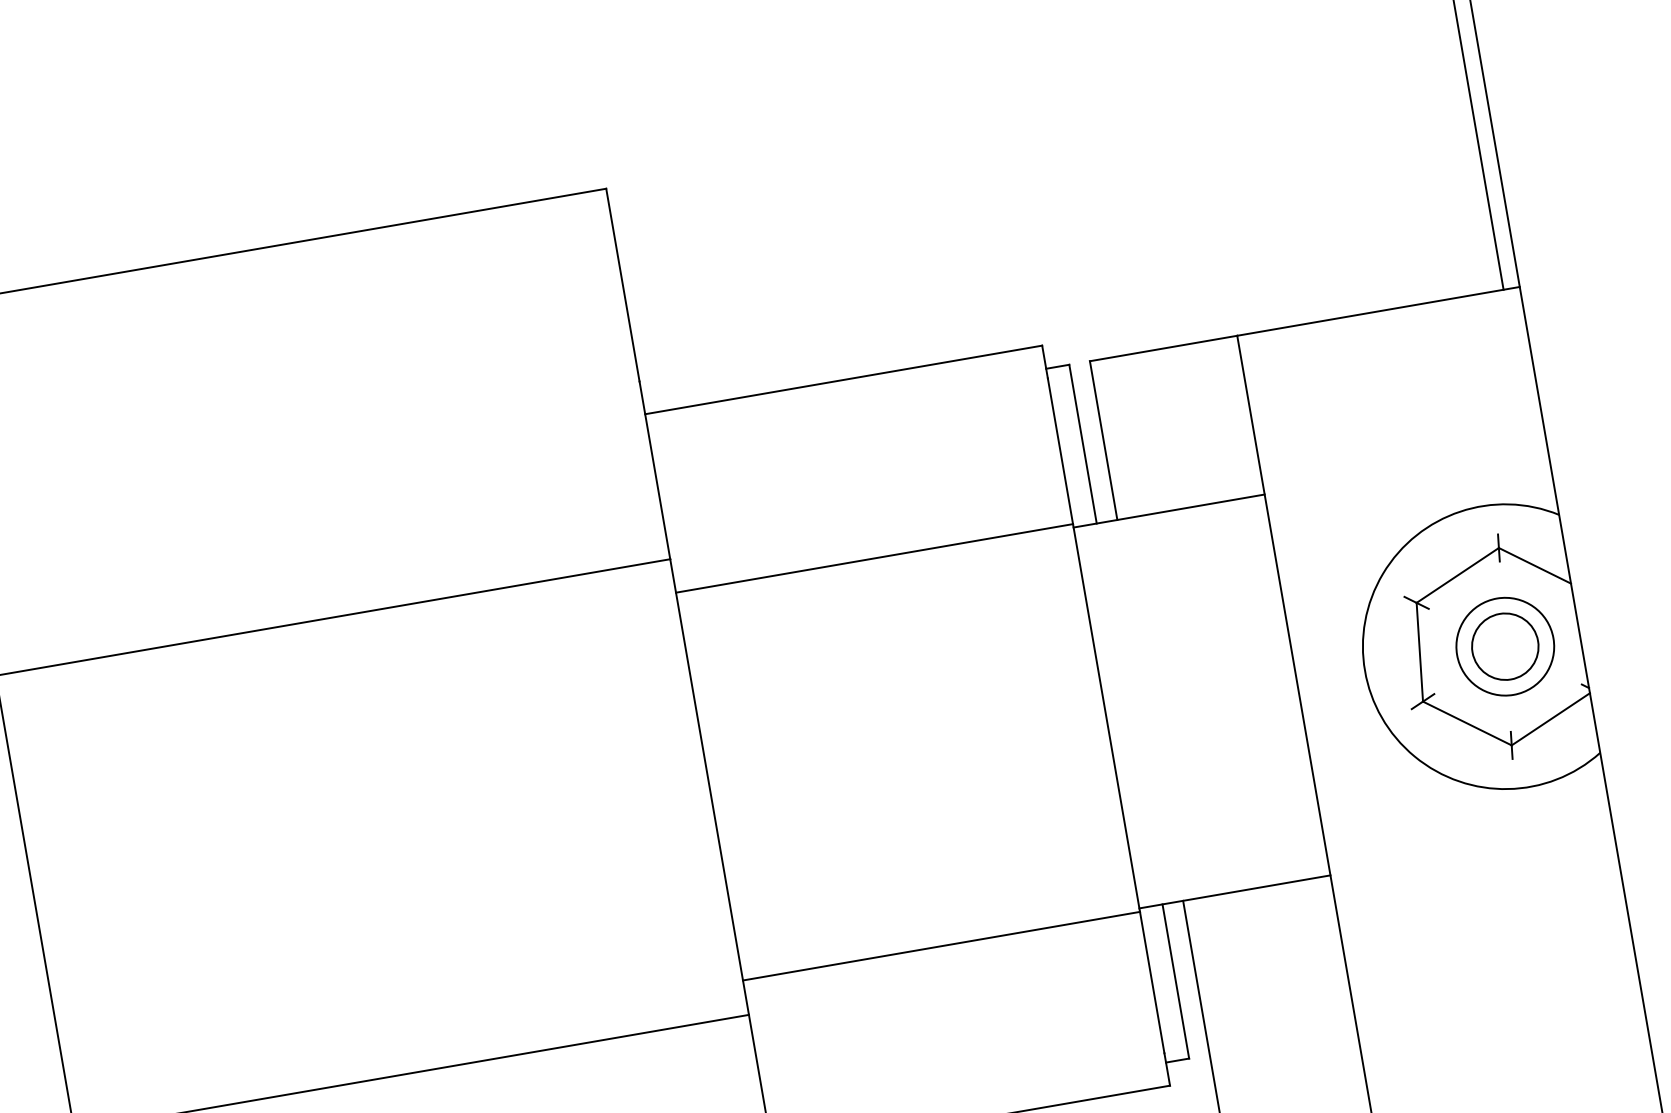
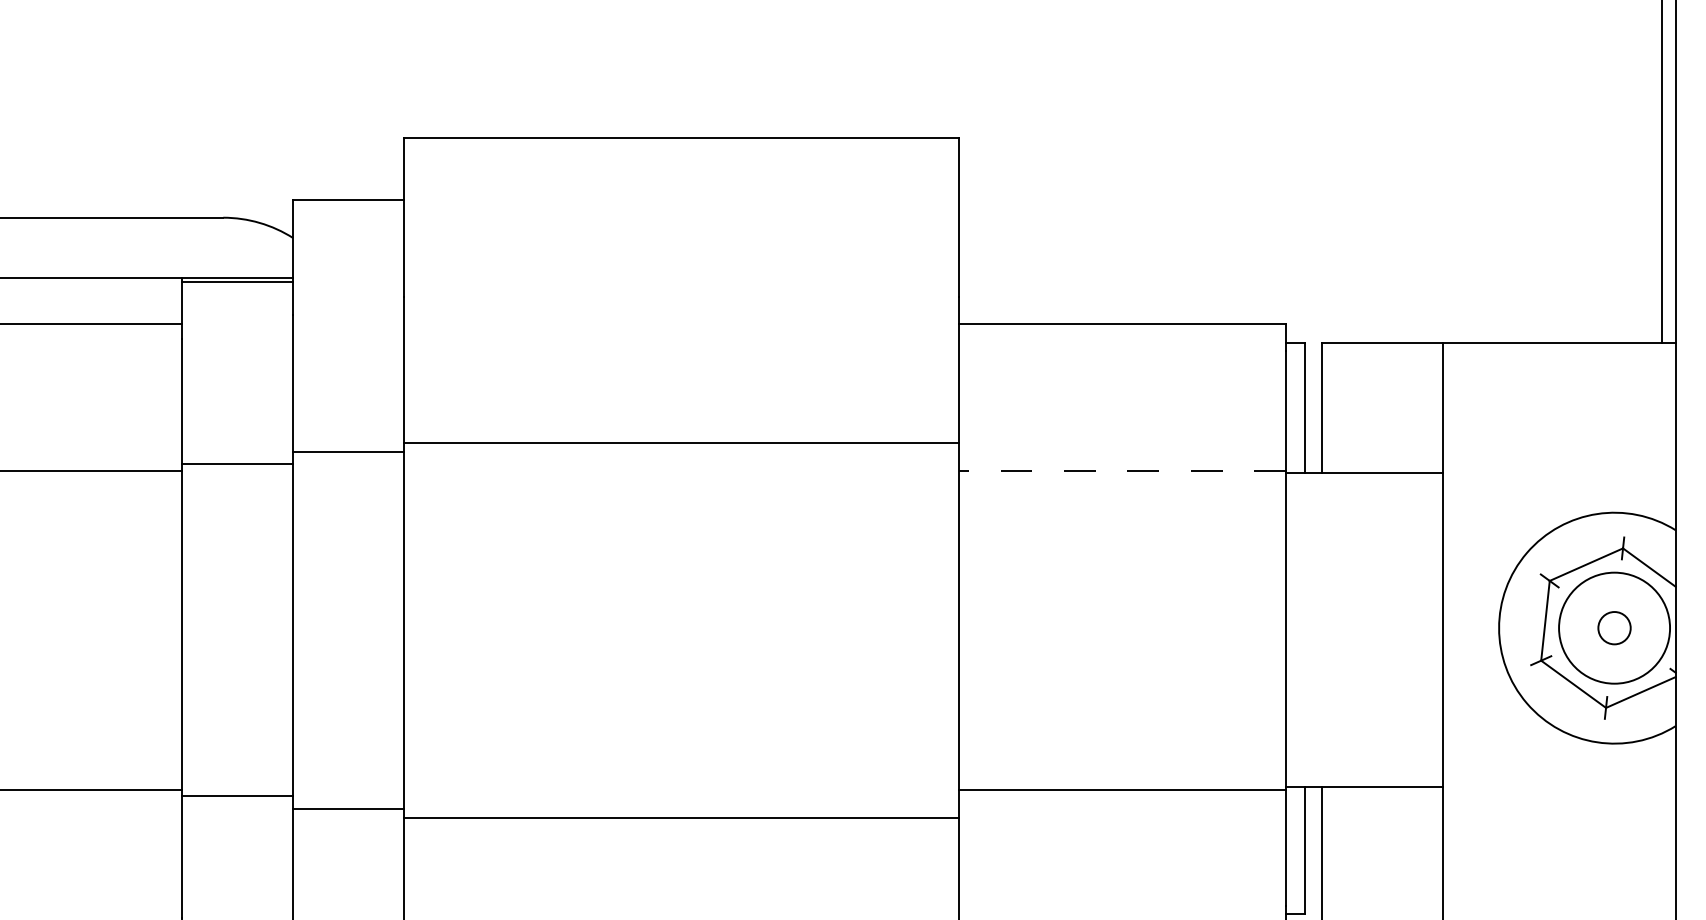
line: (874, 558) -> (1122, 470), solid -> dashed
circle: (1505, 645) -> (1614, 627), size x1.4
circle: (1505, 647) -> (1614, 628), size x0.6

